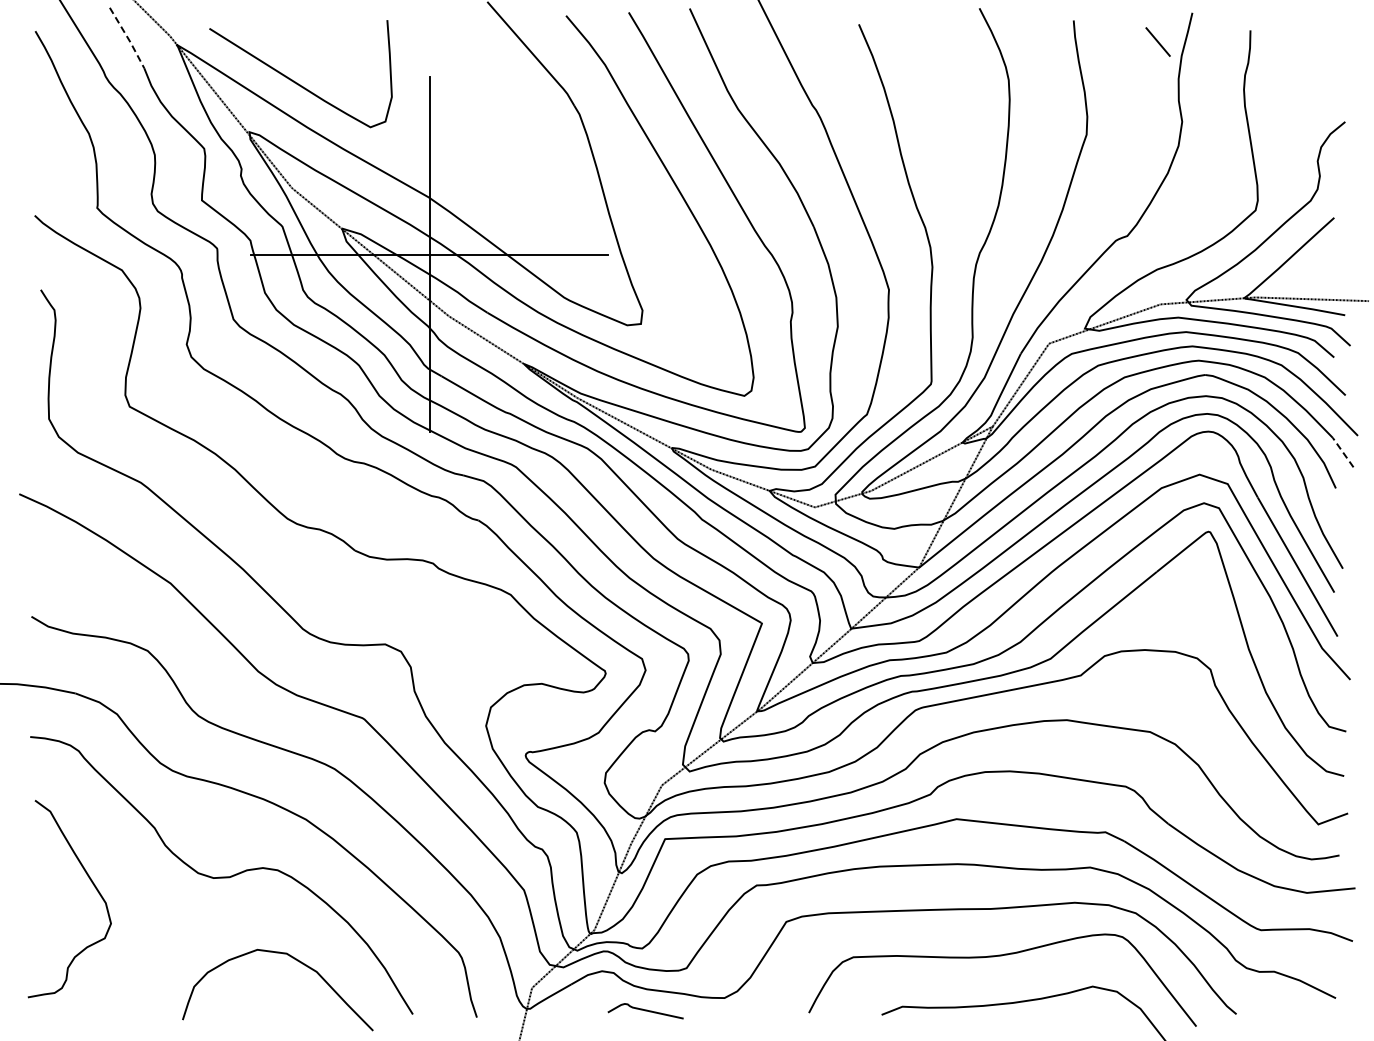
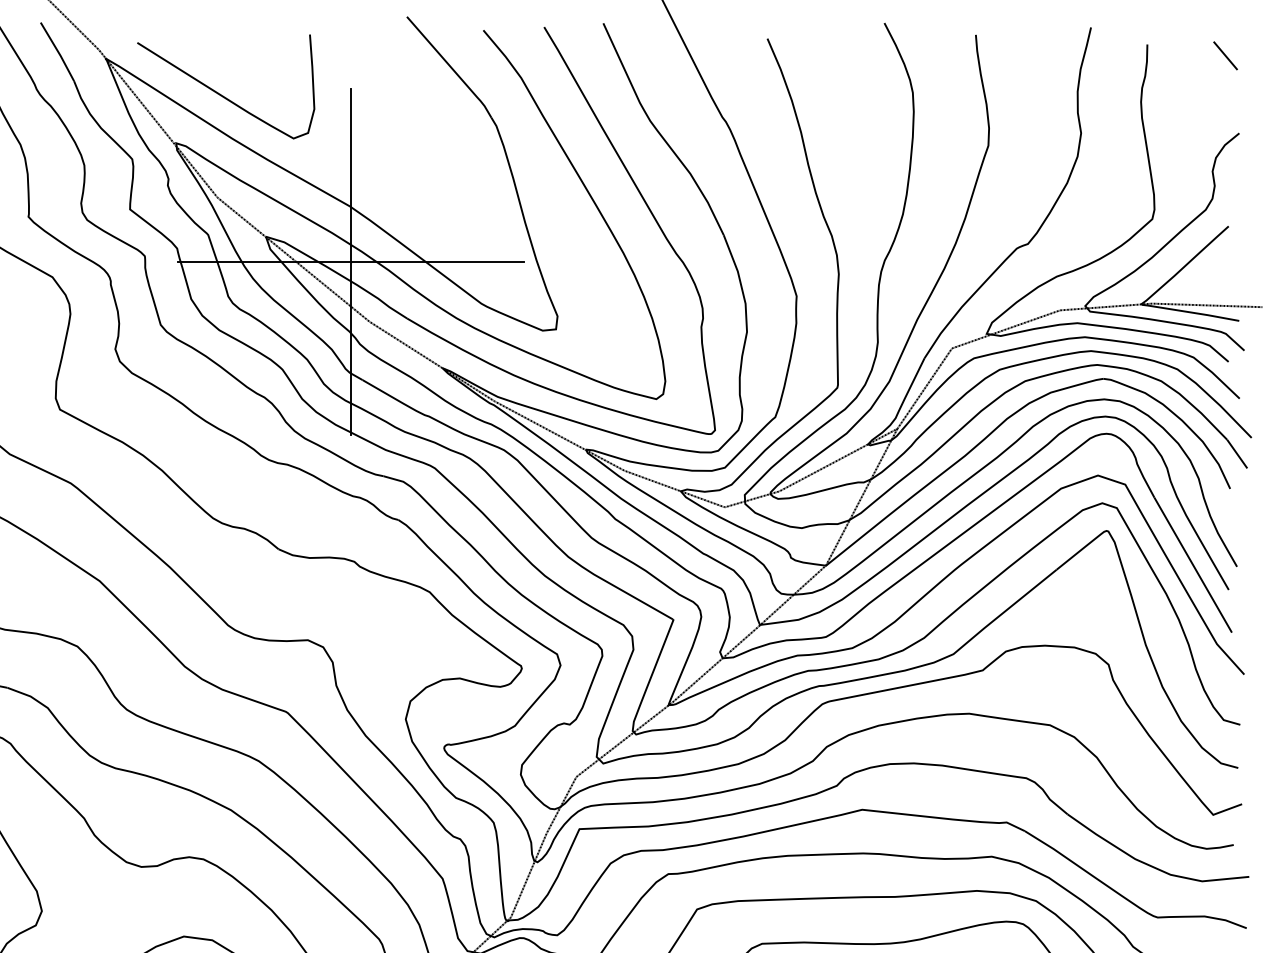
line: (127, 38) -> (57, 52), dashed -> solid
line: (1157, 41) -> (1225, 55), moved
line: (1342, 452) -> (1236, 454), dashed -> solid

